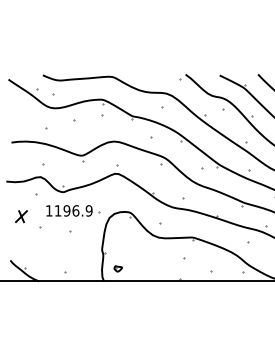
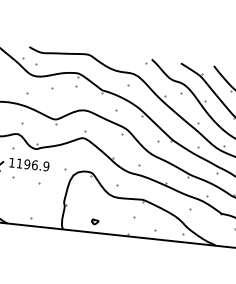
text: (69, 210) -> (29, 164), moved
part: (117, 268) -> (94, 221), moved

